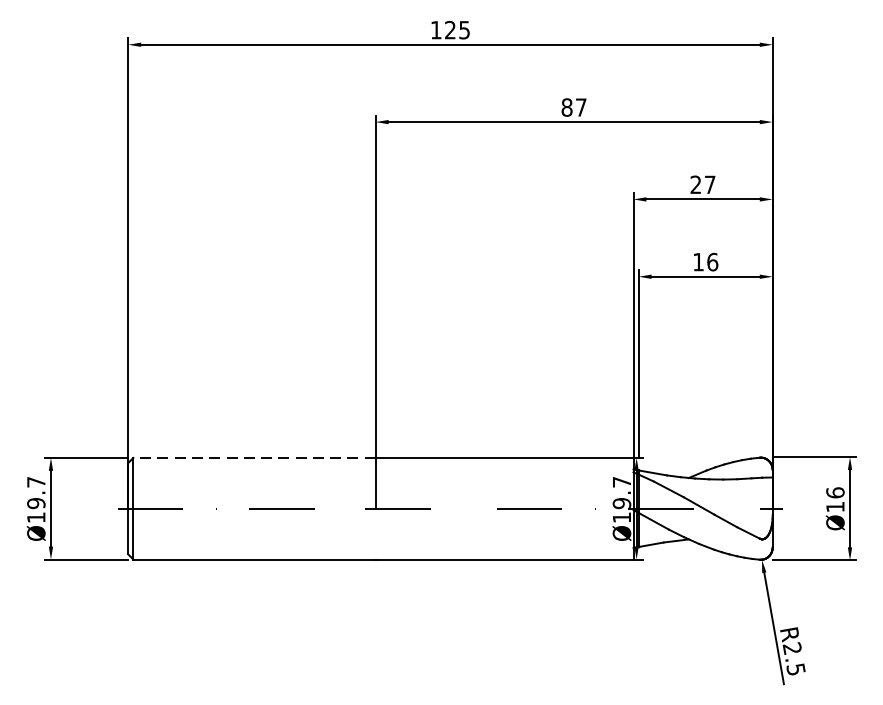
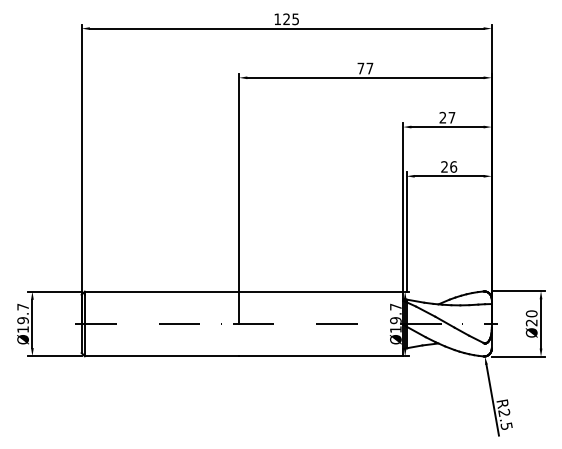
text: (566, 107) -> (360, 68), 87 -> 77
text: (698, 261) -> (444, 166), 16 -> 26
line: (253, 457) -> (161, 291), dashed -> solid
text: (835, 500) -> (531, 318), Ø16 -> Ø20

